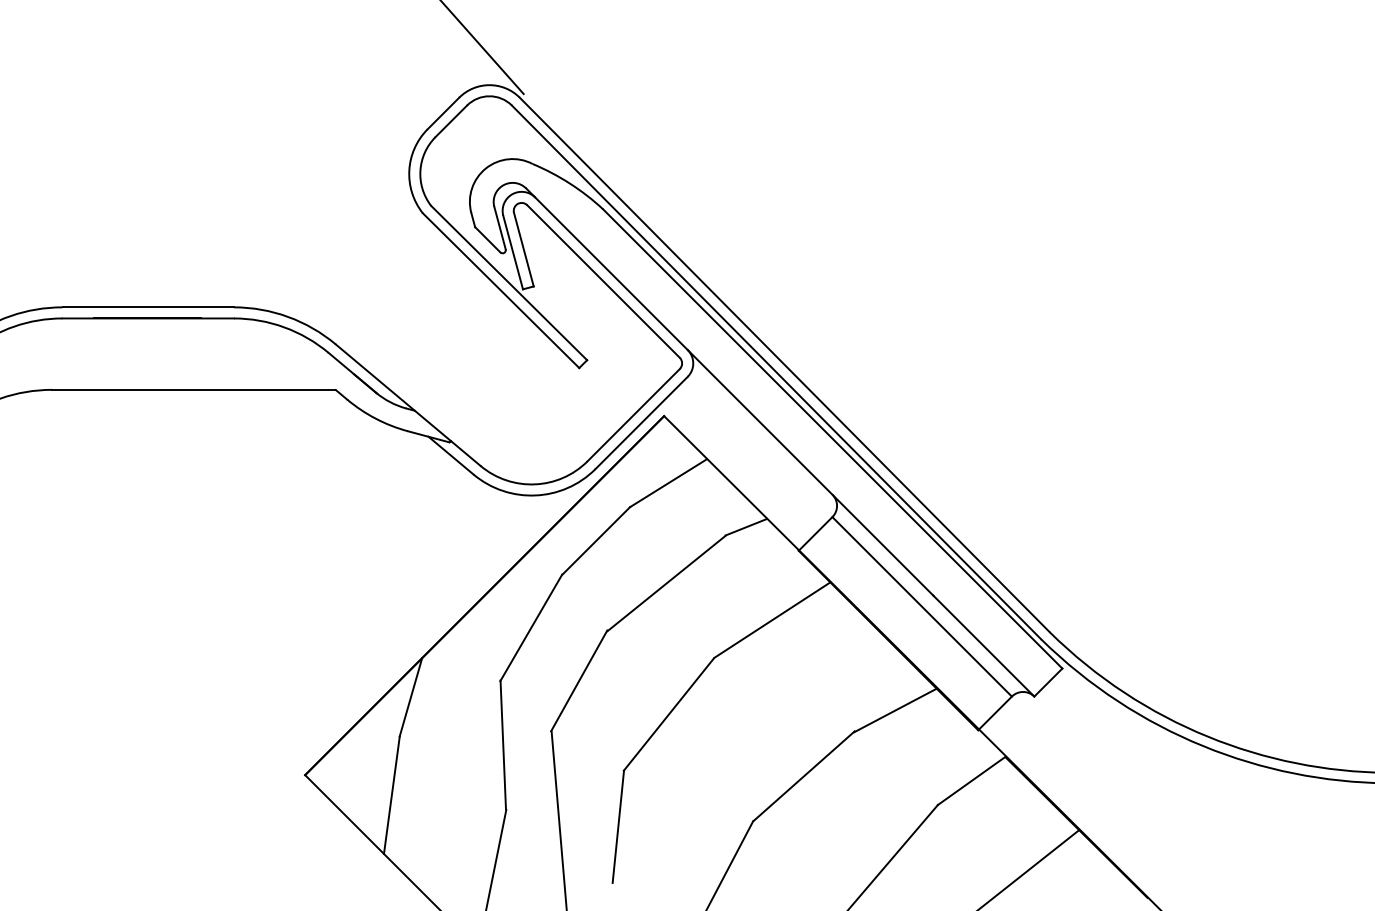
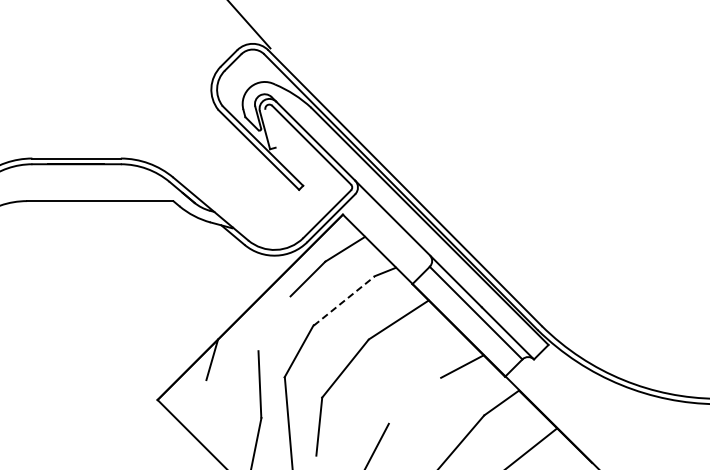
line: (523, 249) -> (270, 128), removed
line: (667, 582) -> (344, 300), solid -> dashed
line: (531, 626) -> (274, 323), removed
line: (804, 776) -> (415, 400), removed
line: (392, 795) -> (202, 410), removed

